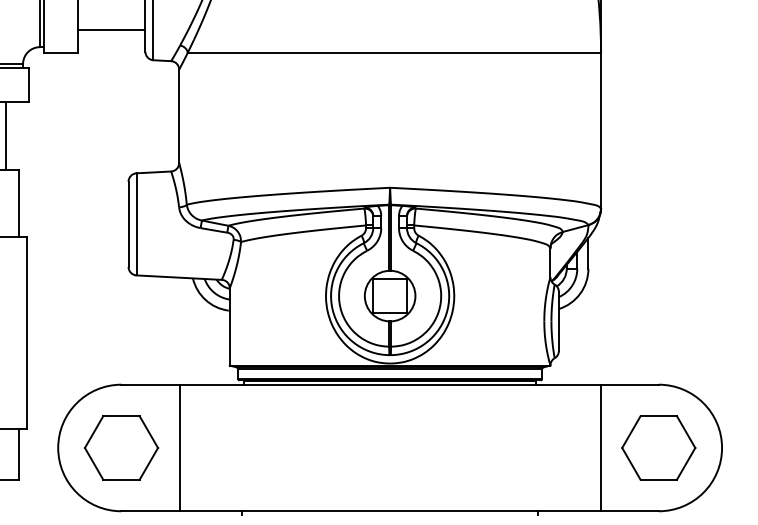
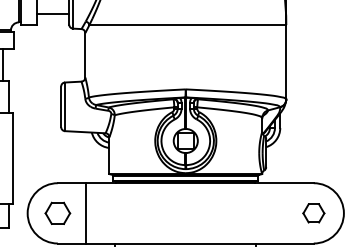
part: (120, 448) -> (57, 213), size x0.7
line: (601, 448) -> (286, 213), removed
part: (658, 448) -> (313, 213), size x0.6

